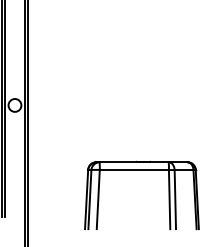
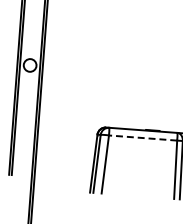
line: (134, 170) -> (143, 138), solid -> dashed

